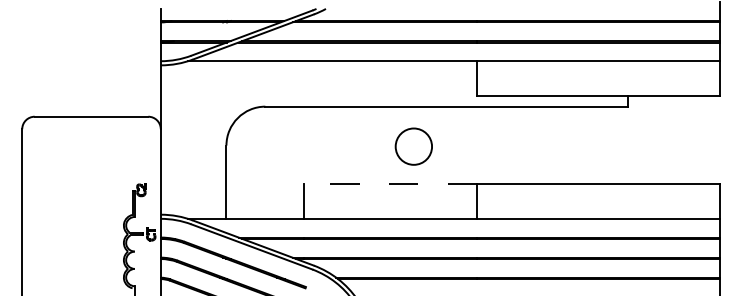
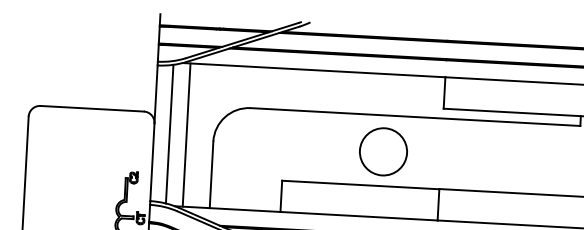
line: (178, 139) -> (170, 133), added
line: (196, 139) -> (186, 134), added
circle: (413, 146) -> (383, 151), size x1.43
line: (390, 184) -> (360, 185), dashed -> solid

